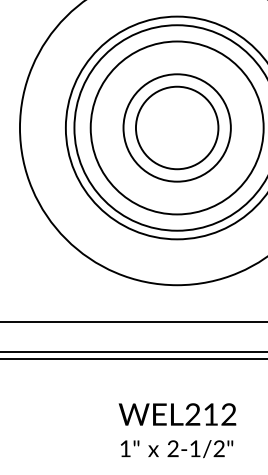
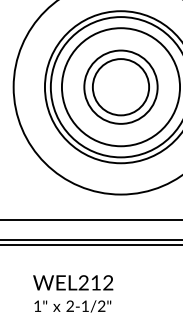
text: (177, 430) -> (73, 293), moved

